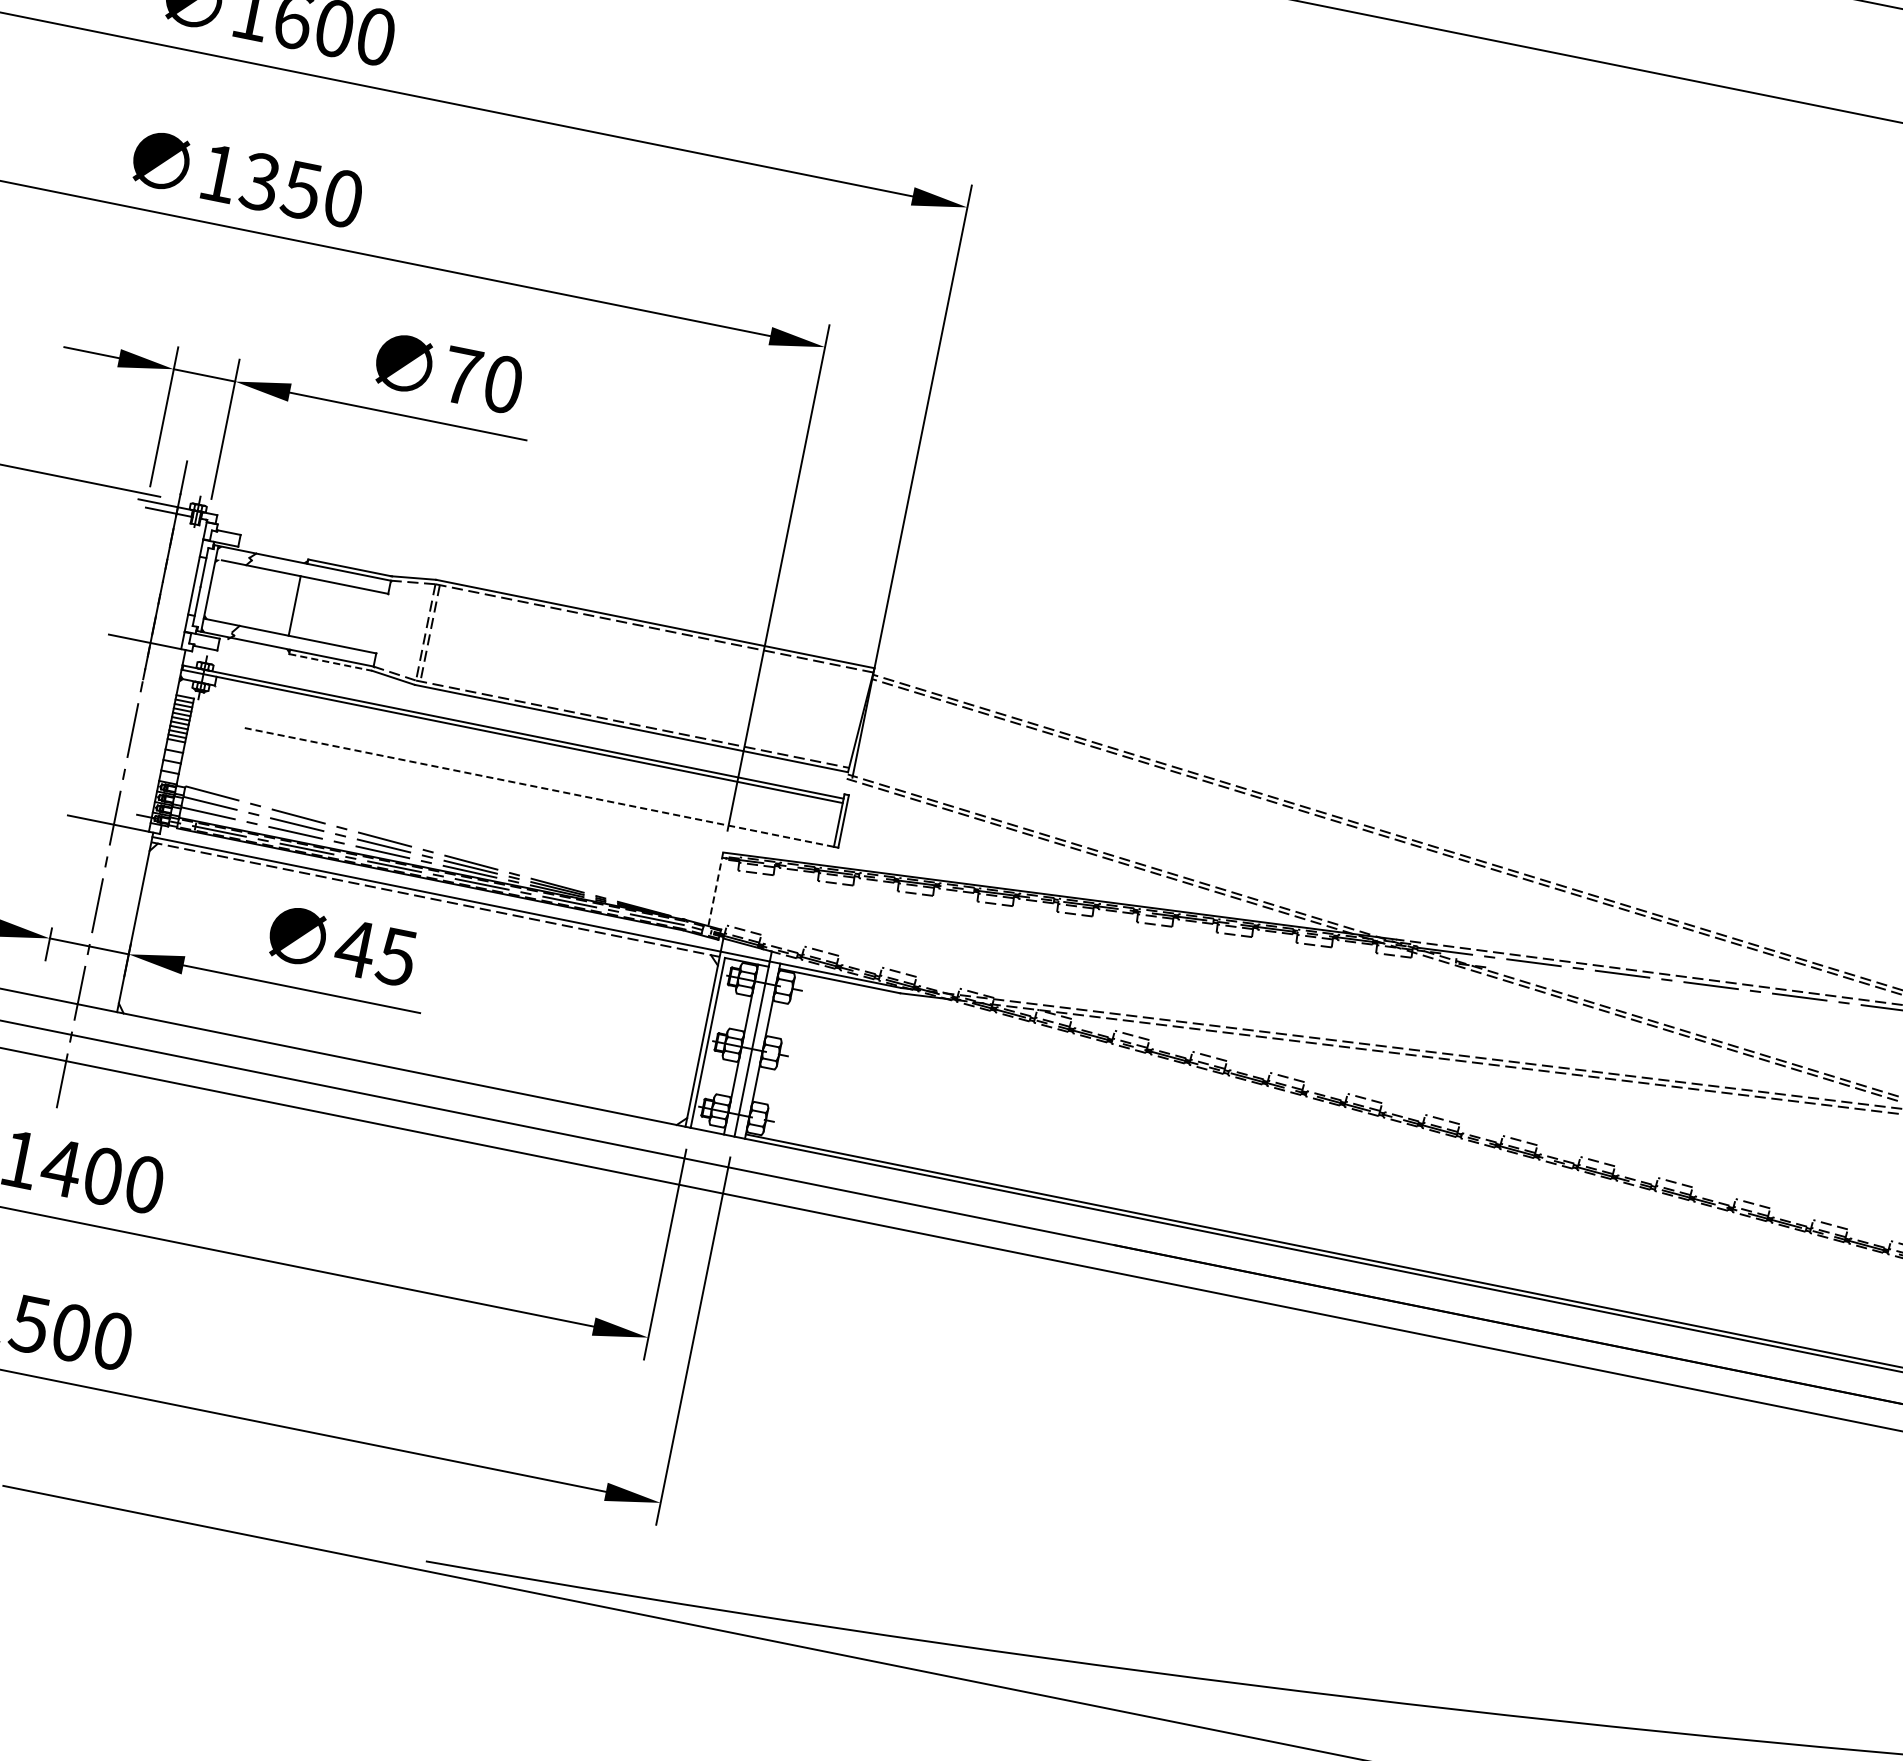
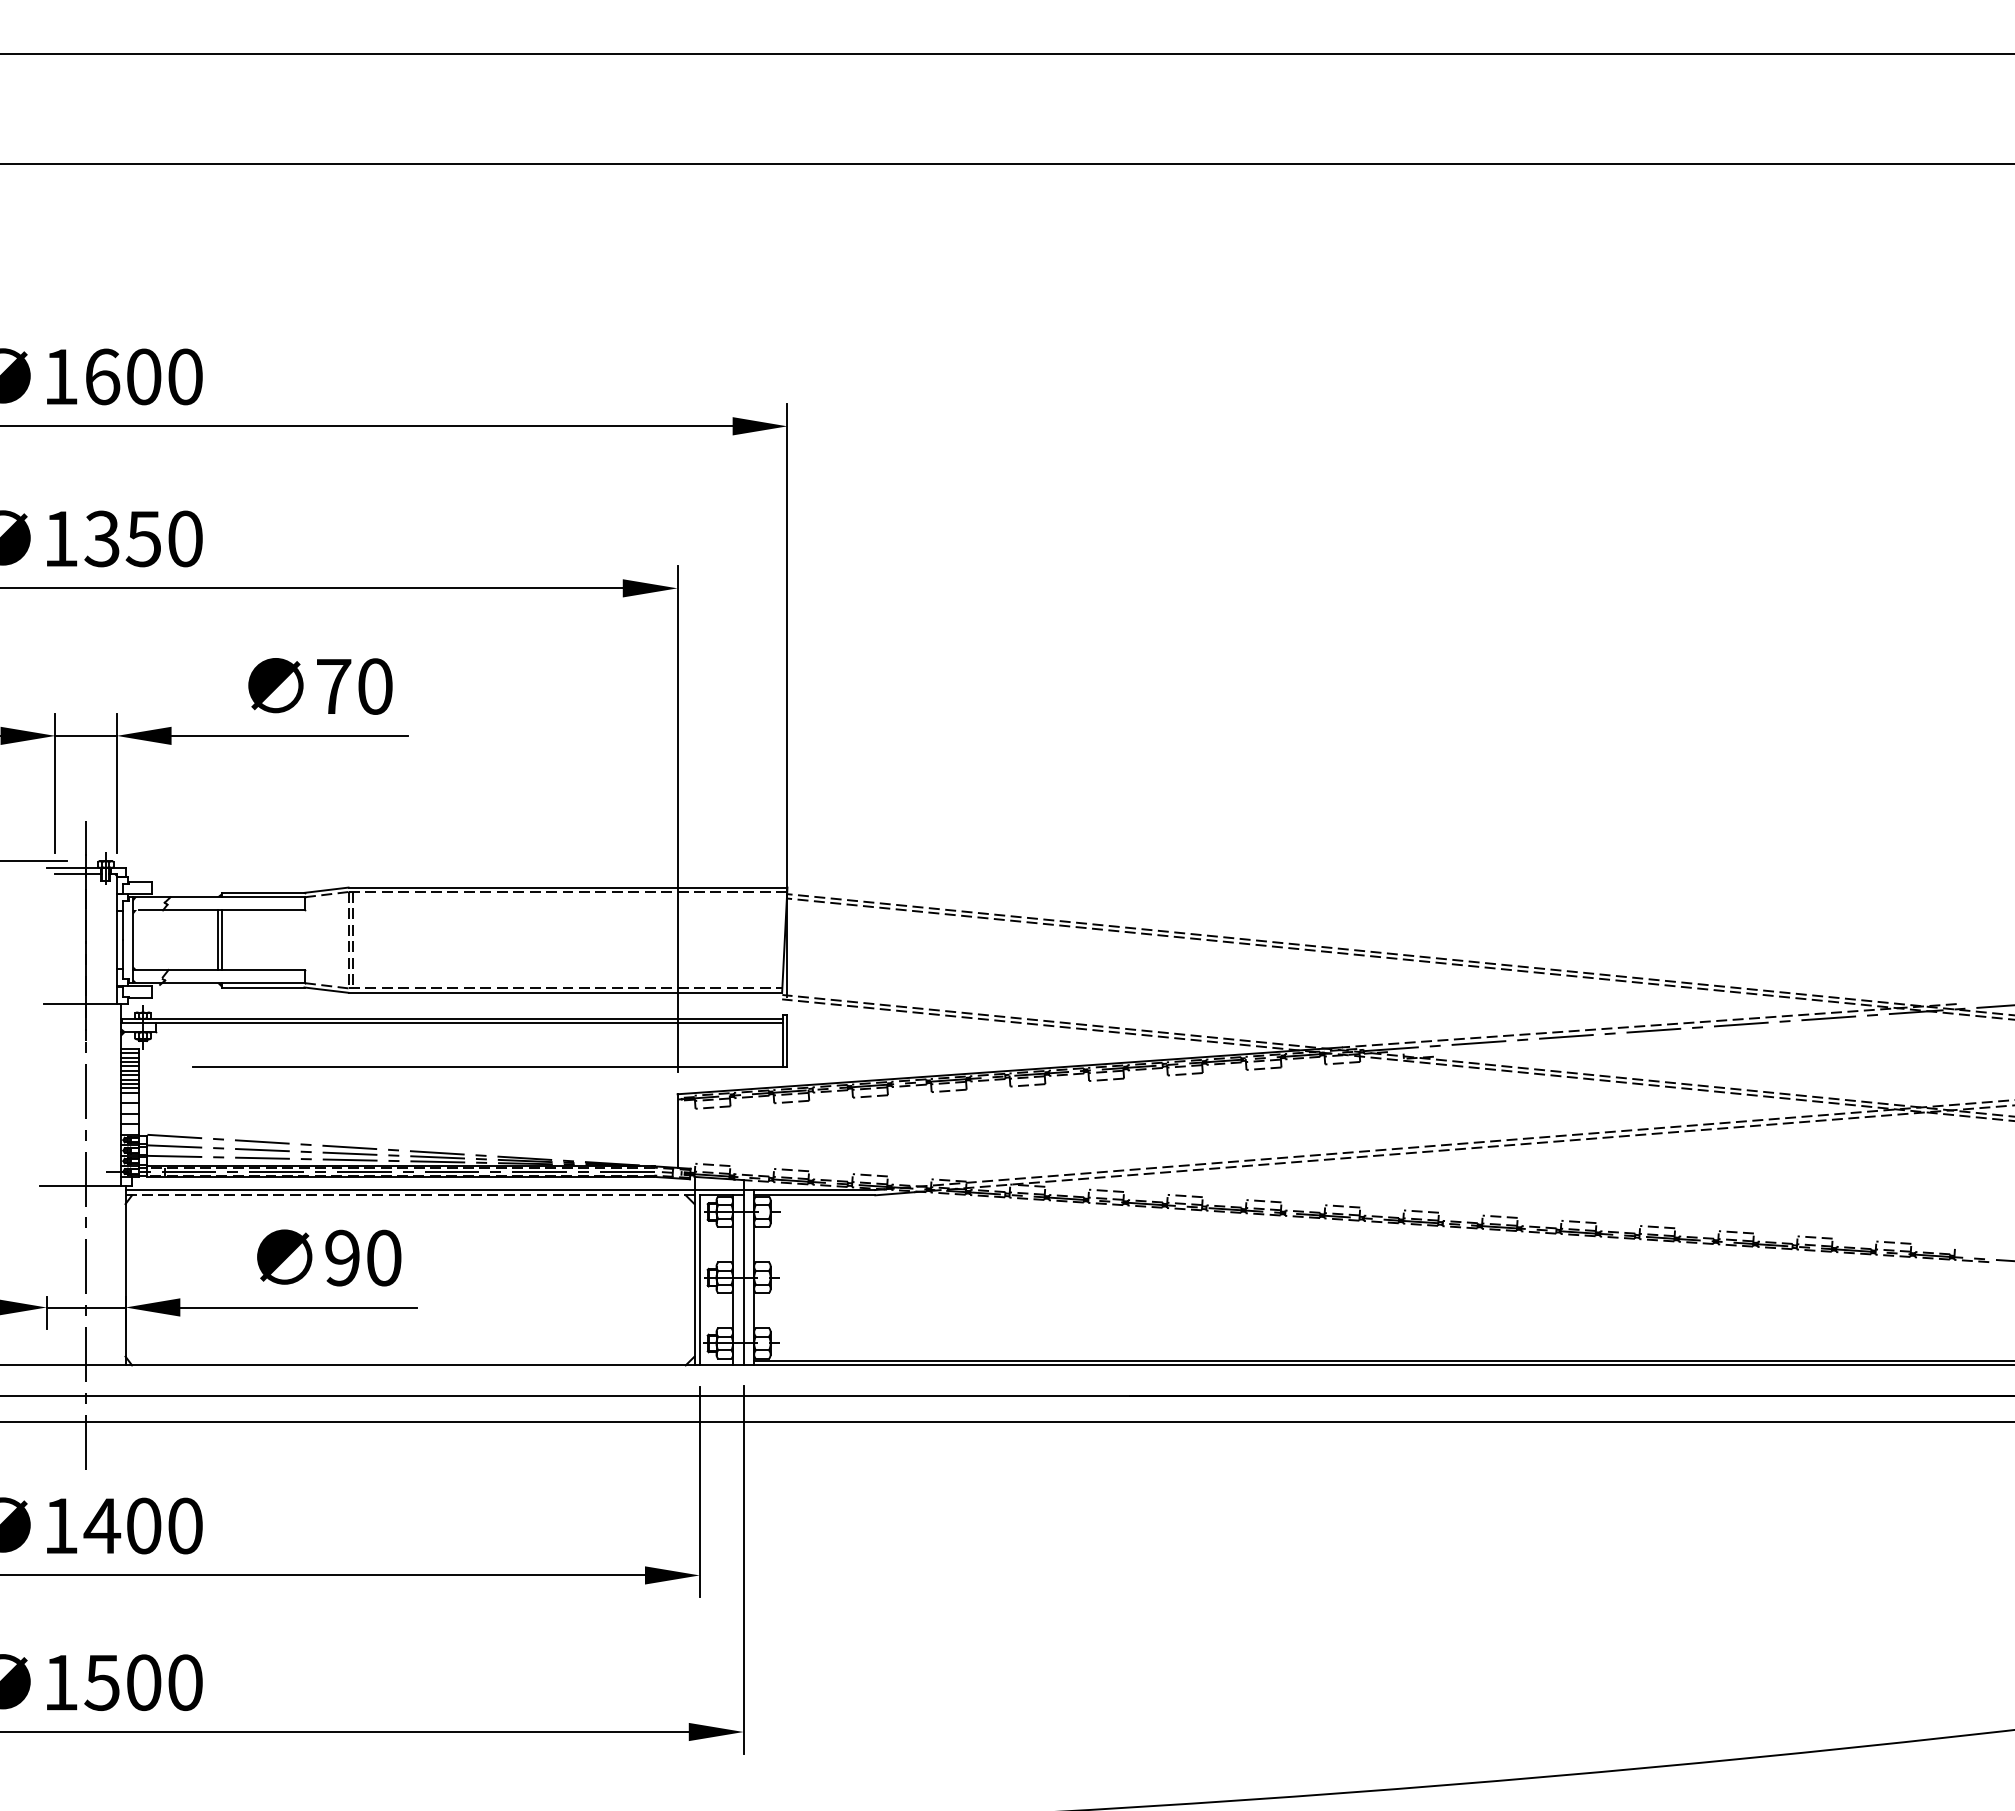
line: (298, 607) -> (221, 940), added
line: (331, 662) -> (263, 987), dashed -> solid
line: (539, 787) -> (488, 1067), dashed -> solid
line: (715, 889) -> (677, 1131), dashed -> solid
text: (375, 952) -> (362, 1257), 45 -> 90

